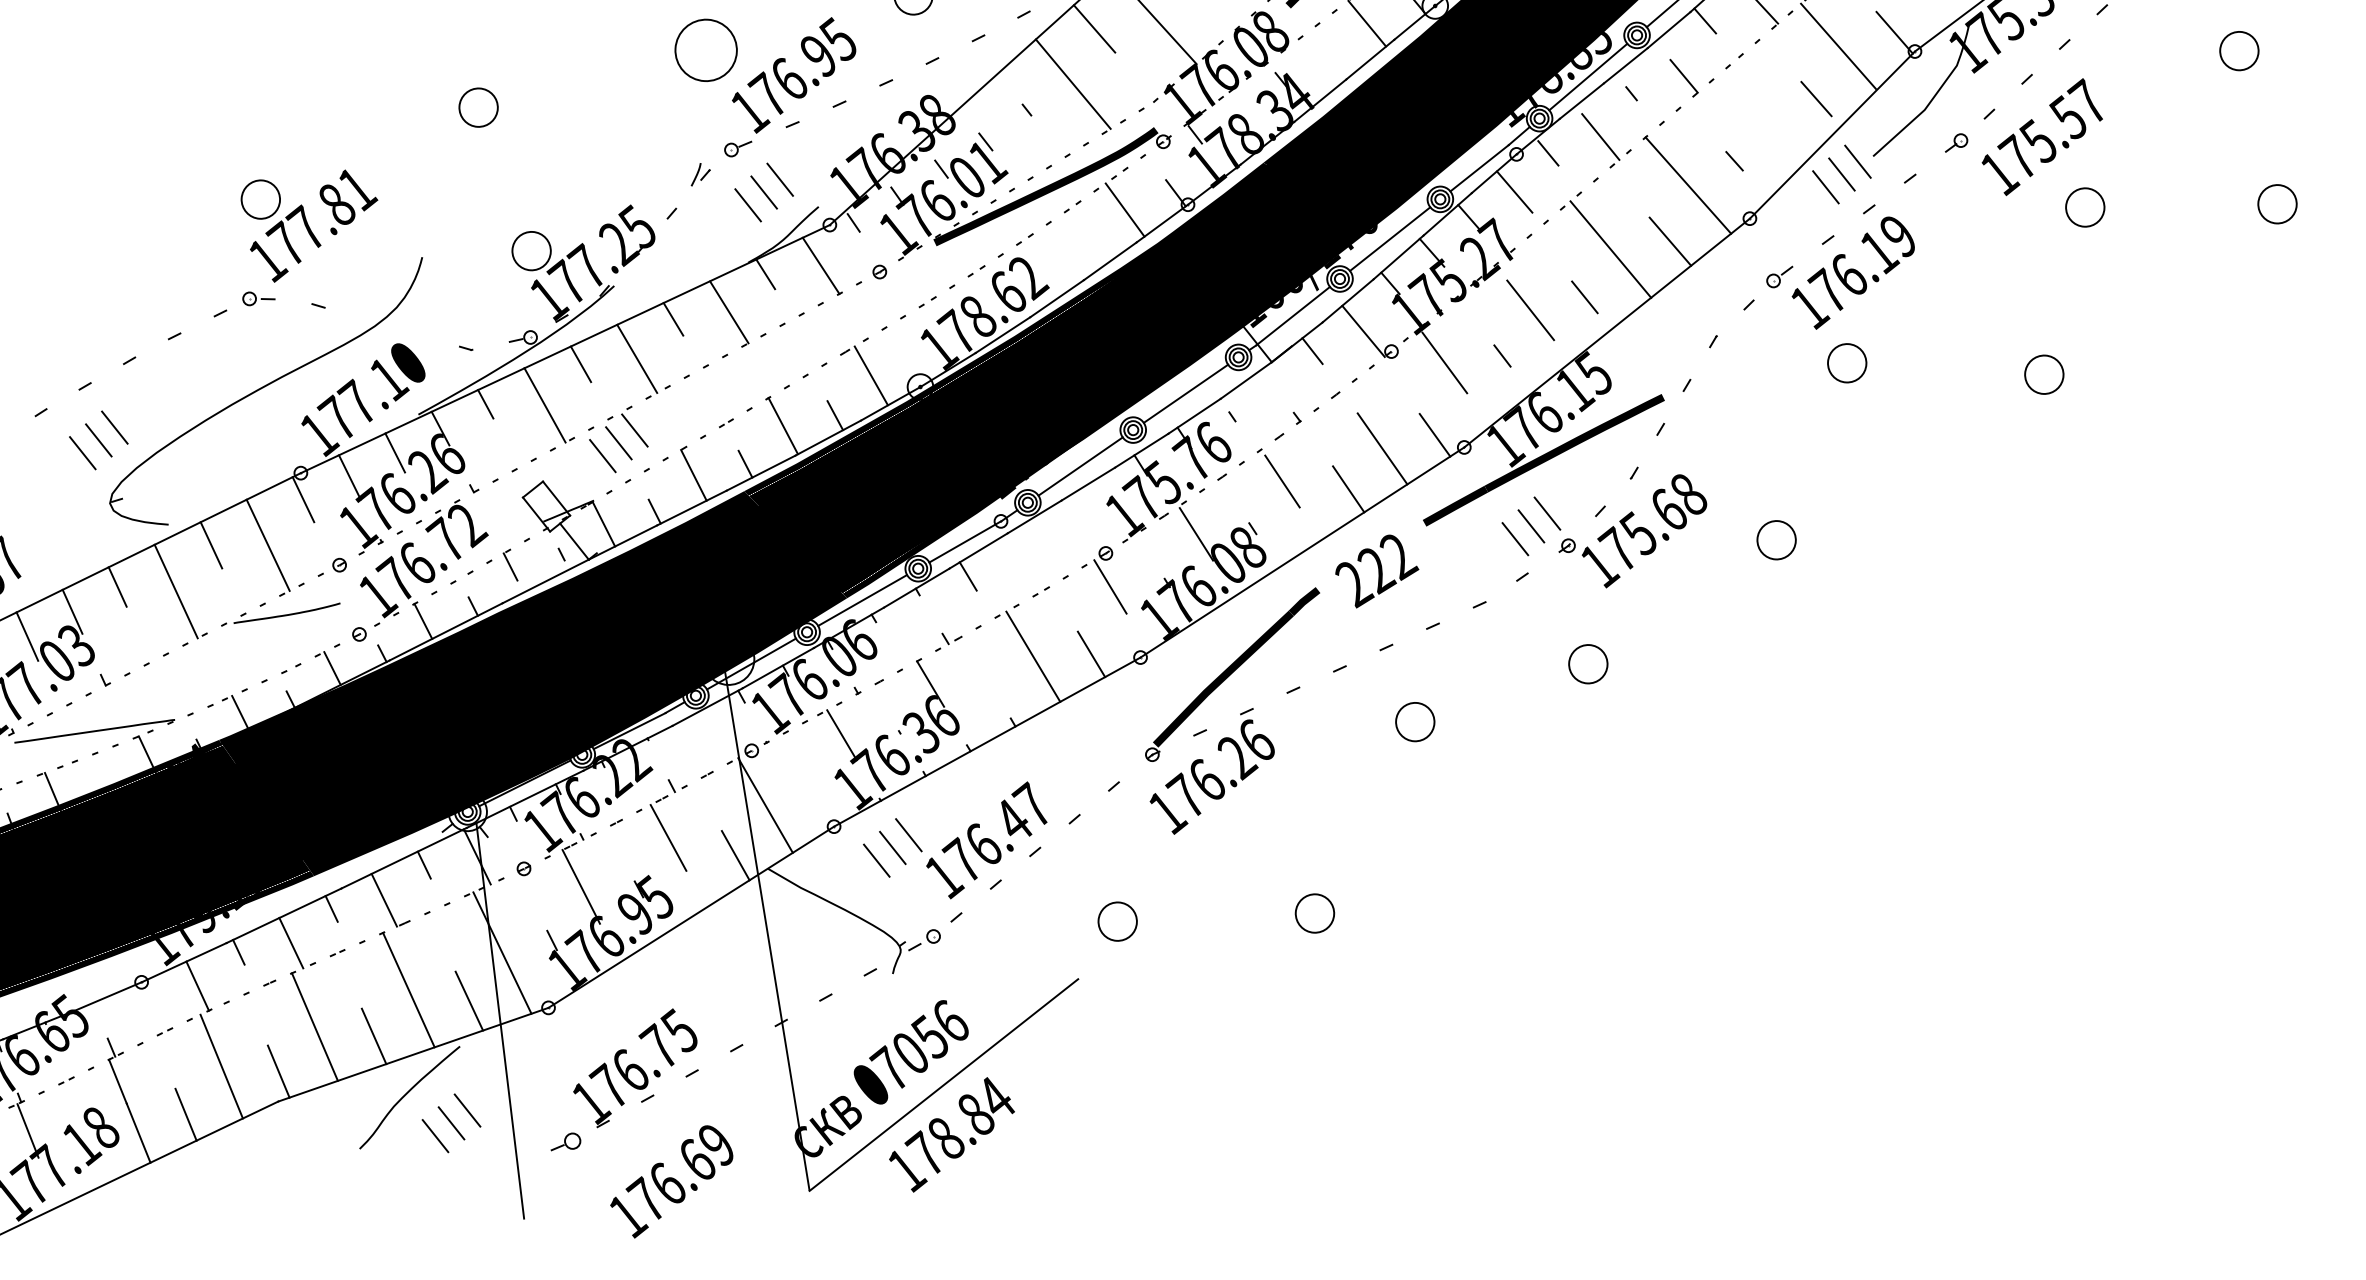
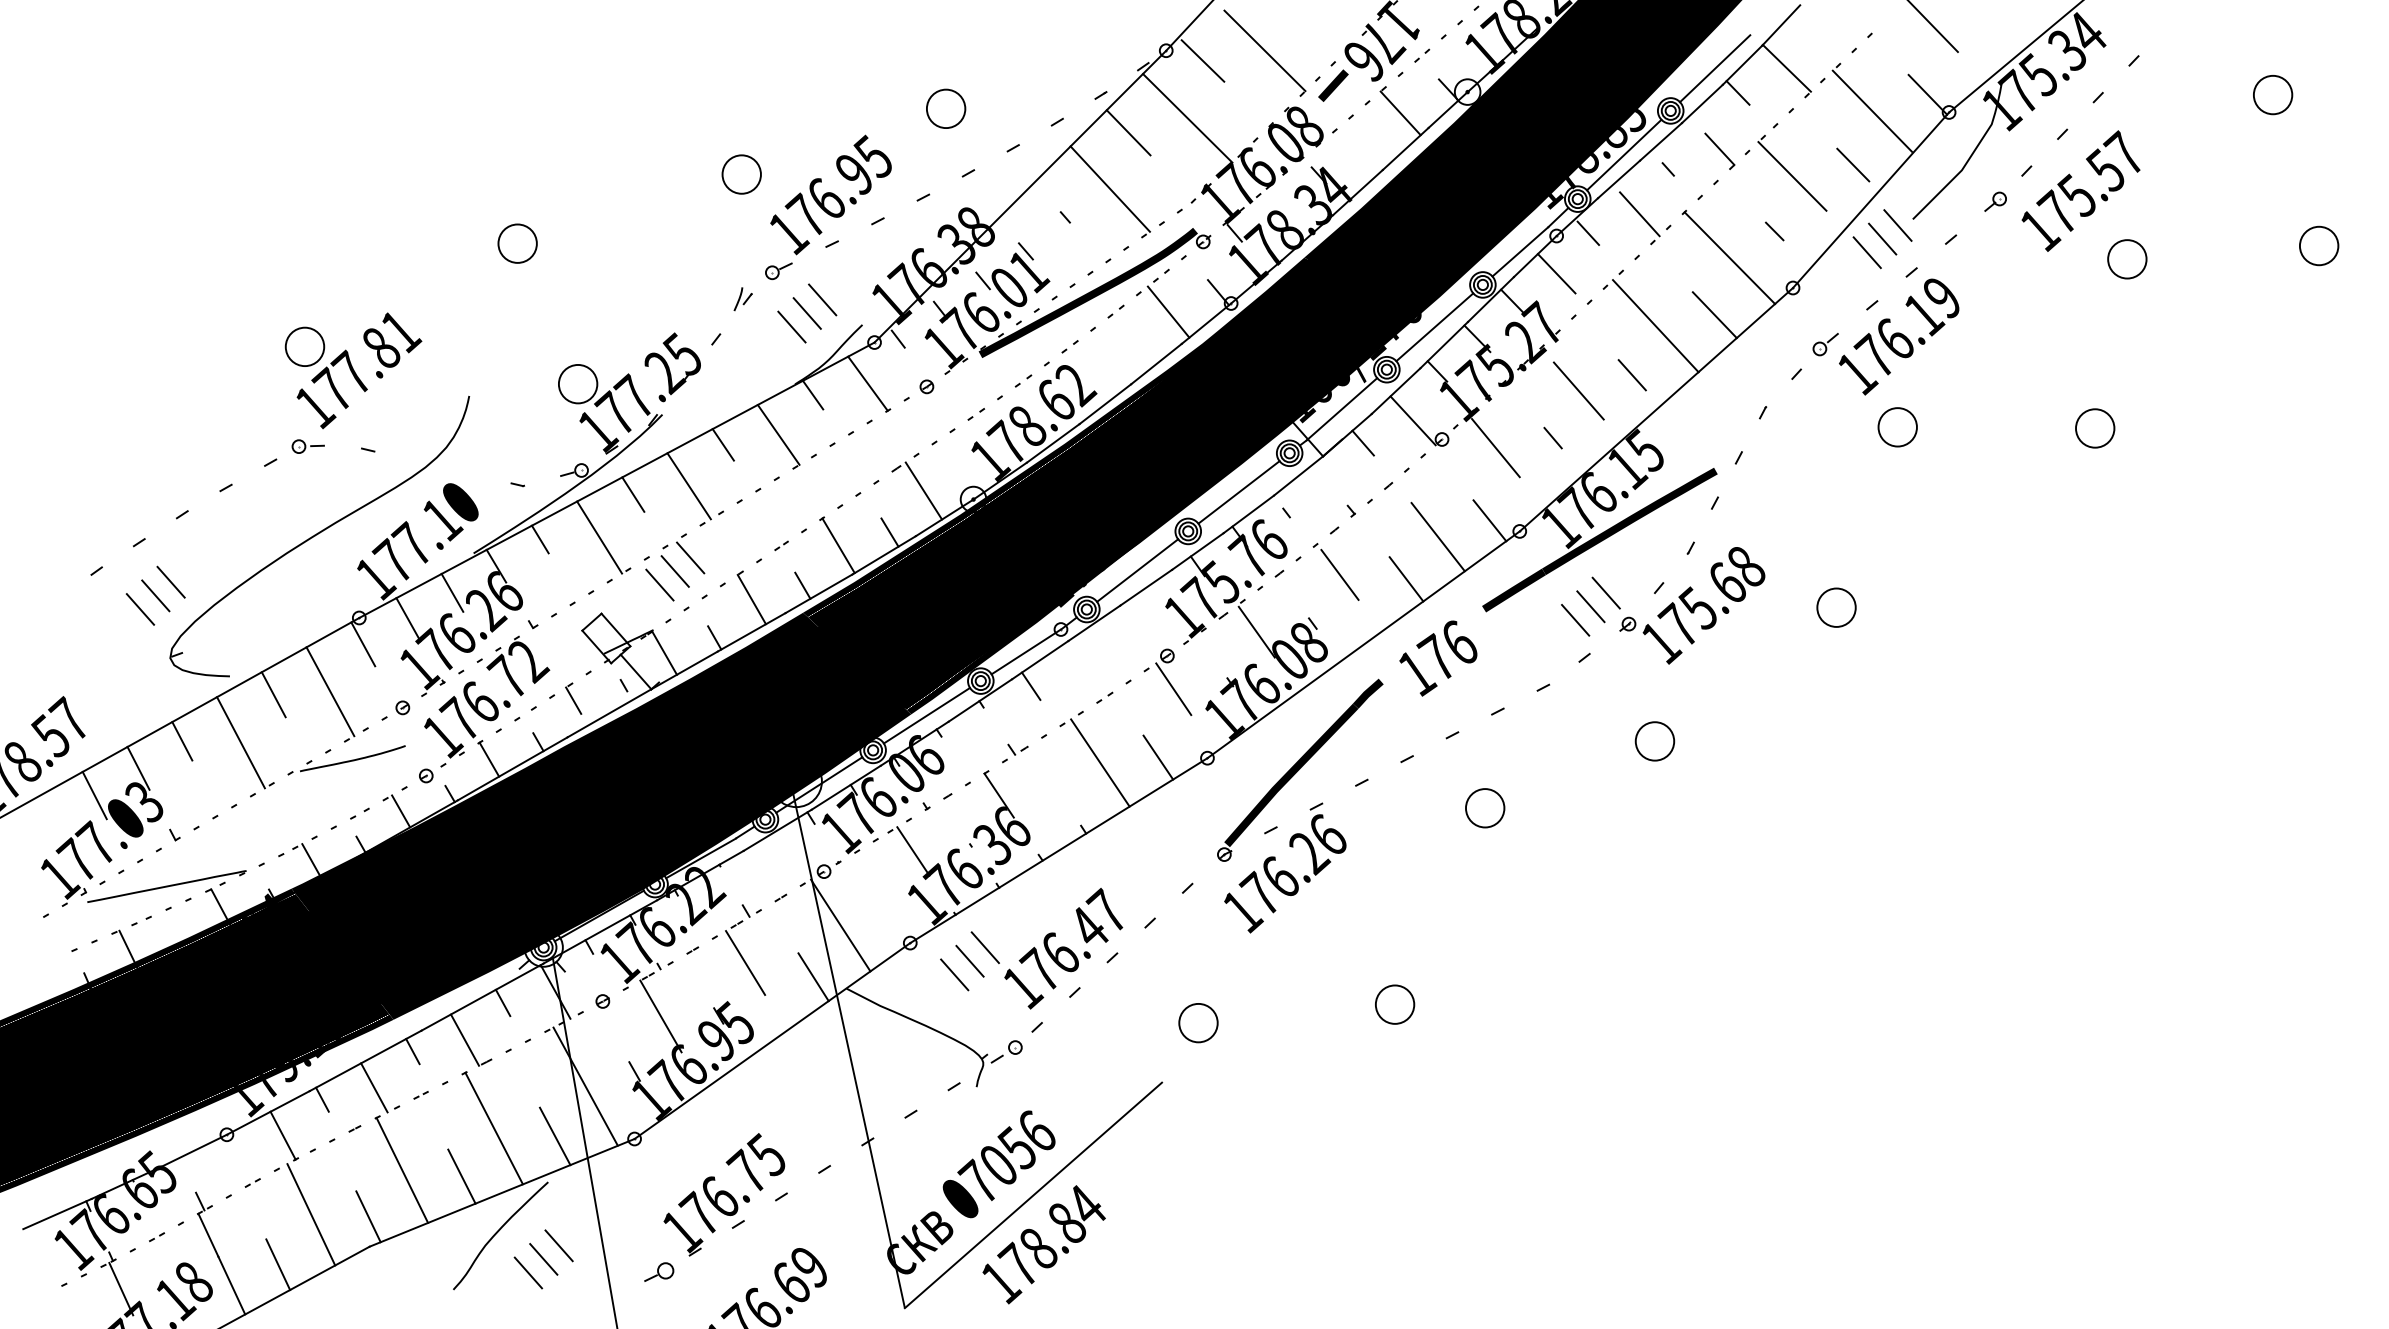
part: (705, 50) -> (741, 174), size x0.62
line: (1755, 107) -> (1792, 176), added
text: (1377, 570) -> (1439, 658), 222 -> 176

